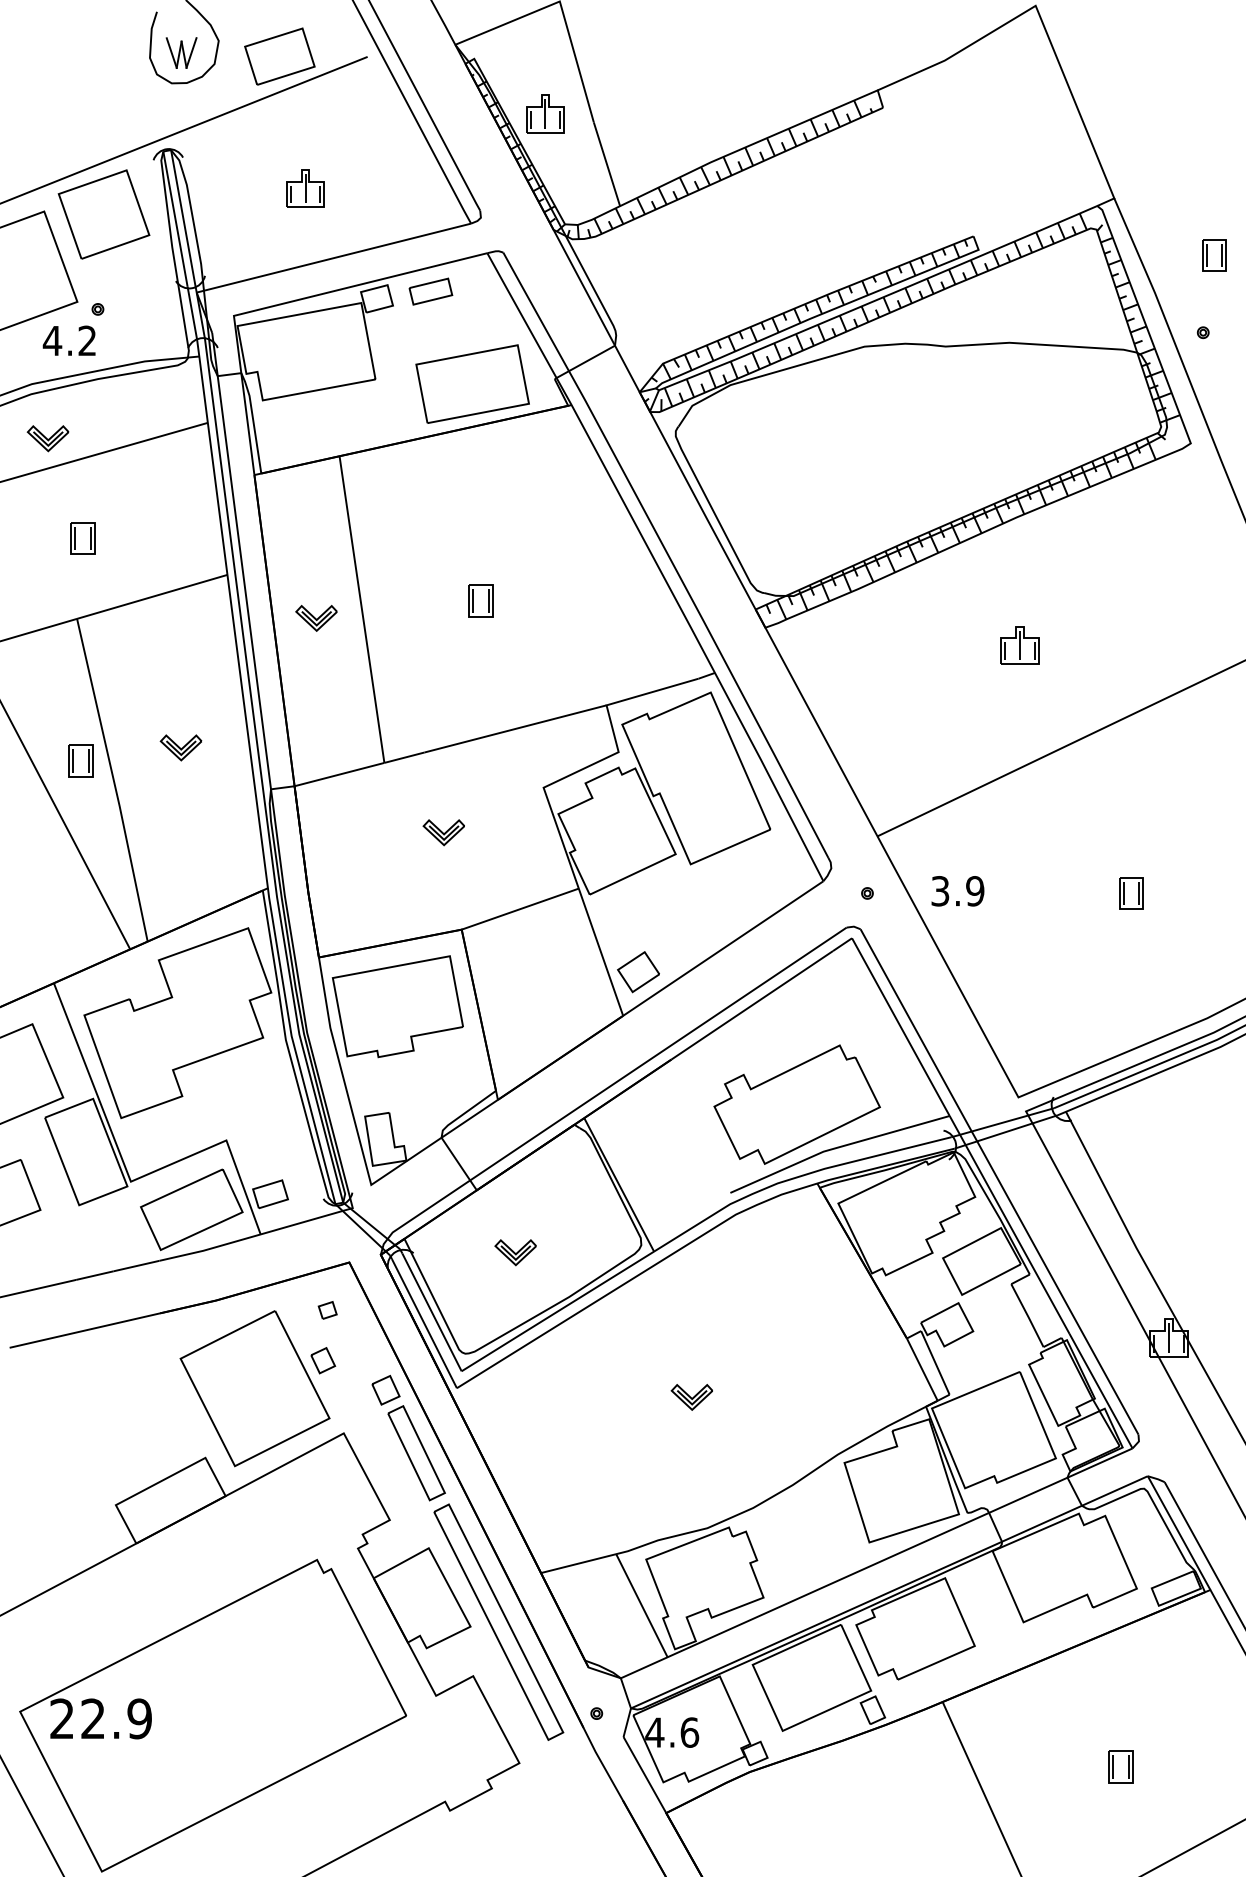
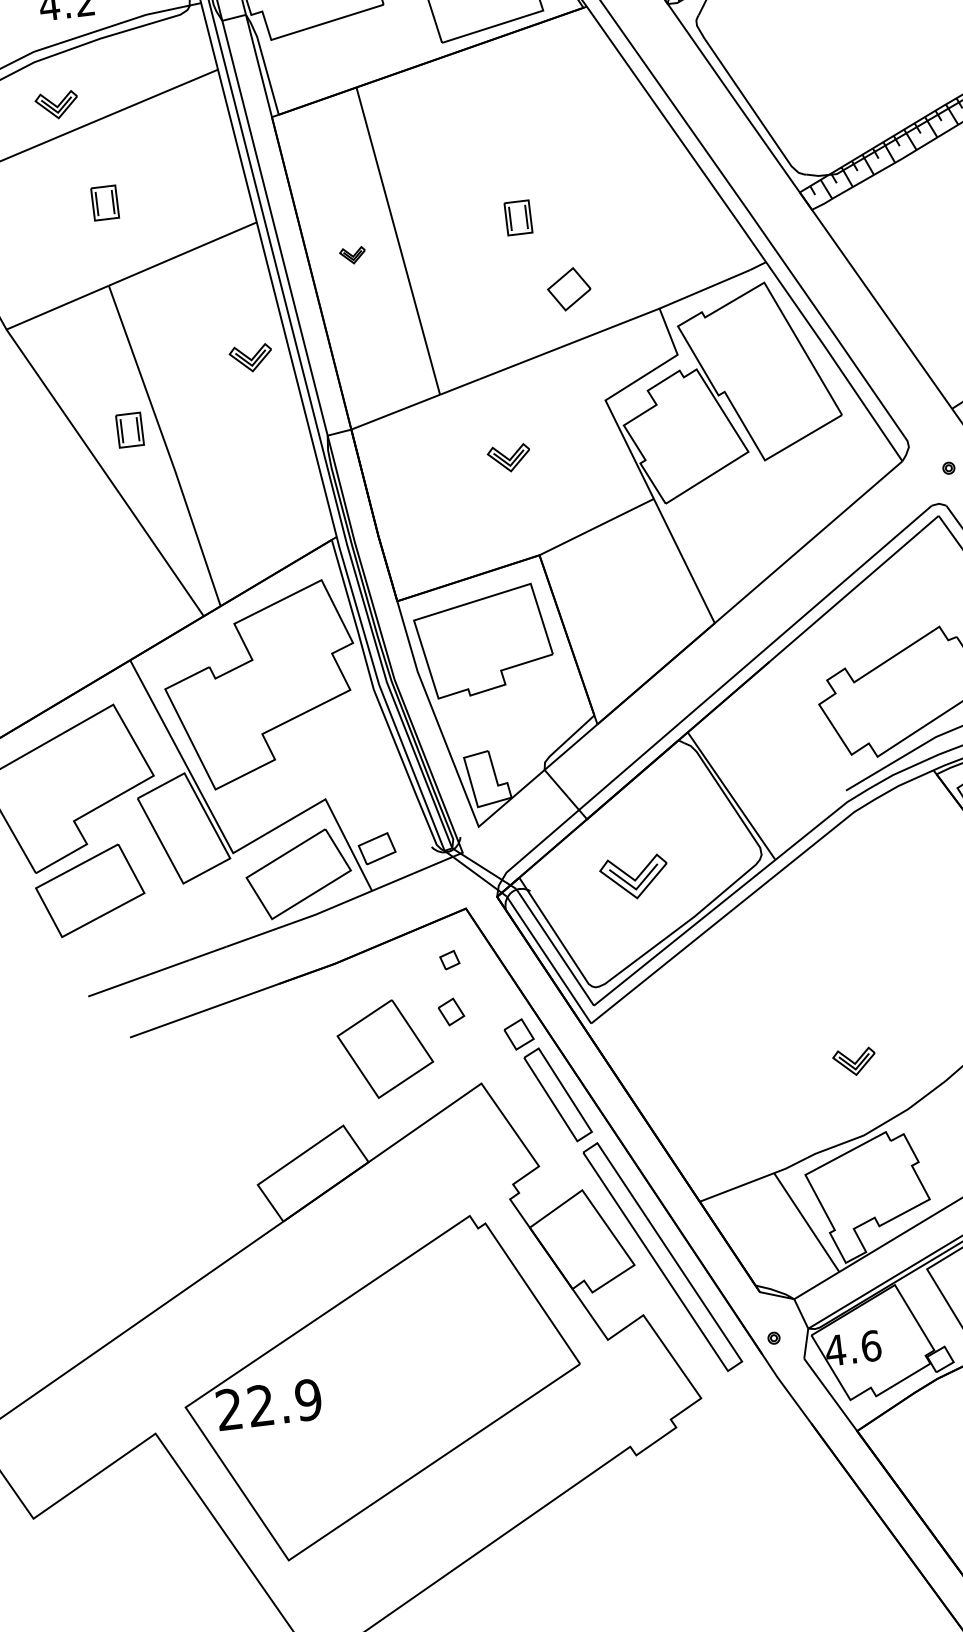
part: (316, 618) -> (352, 255), size x0.6
part: (180, 747) -> (250, 358), moved
part: (638, 972) -> (569, 289), moved
part: (515, 1252) -> (634, 877), size x1.6
part: (254, 1388) -> (384, 1048), size x0.6
part: (691, 1397) -> (854, 1062), moved

